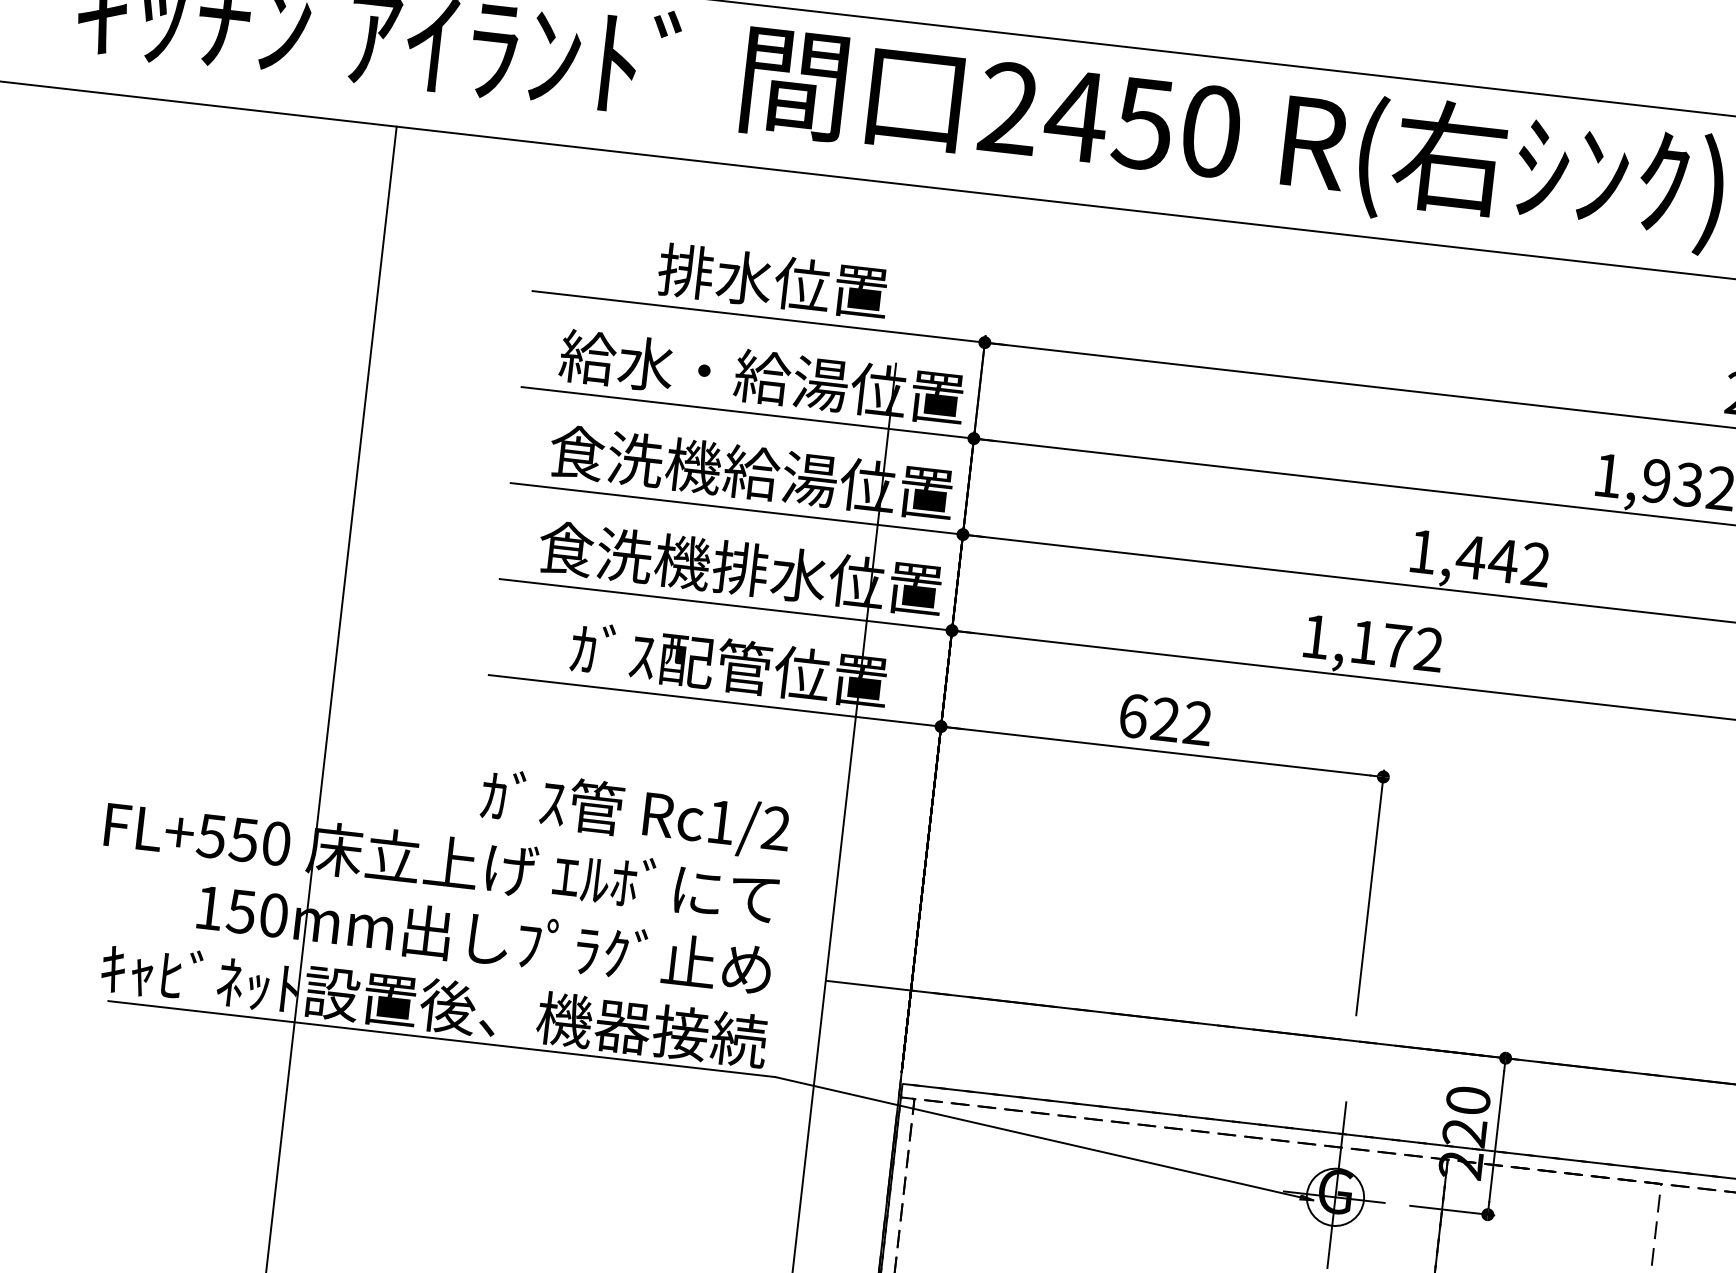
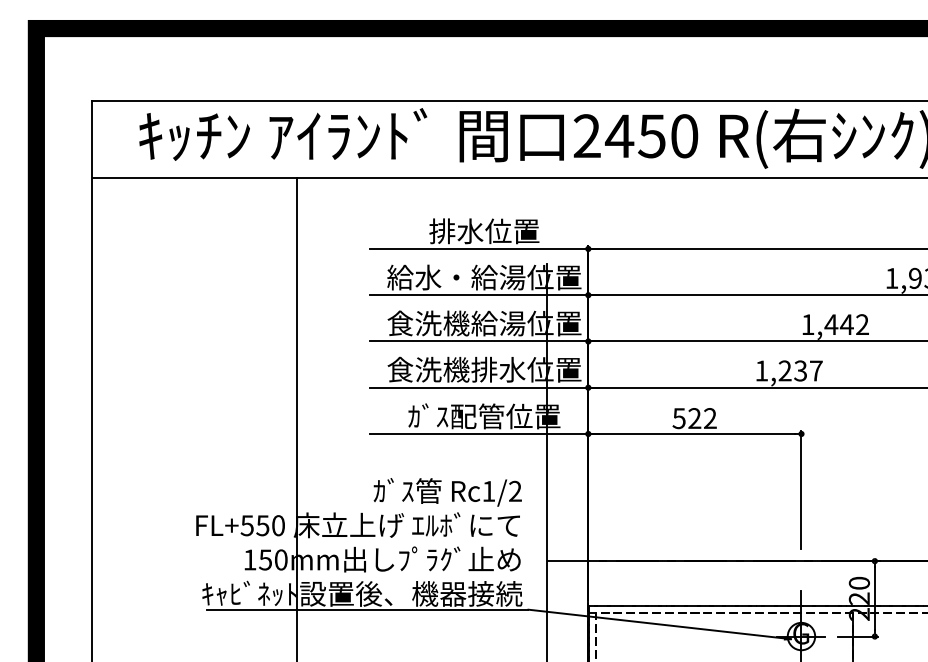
text: (1396, 645) -> (800, 370), 1,172 -> 1,237
text: (1131, 715) -> (678, 418), 622 -> 522

